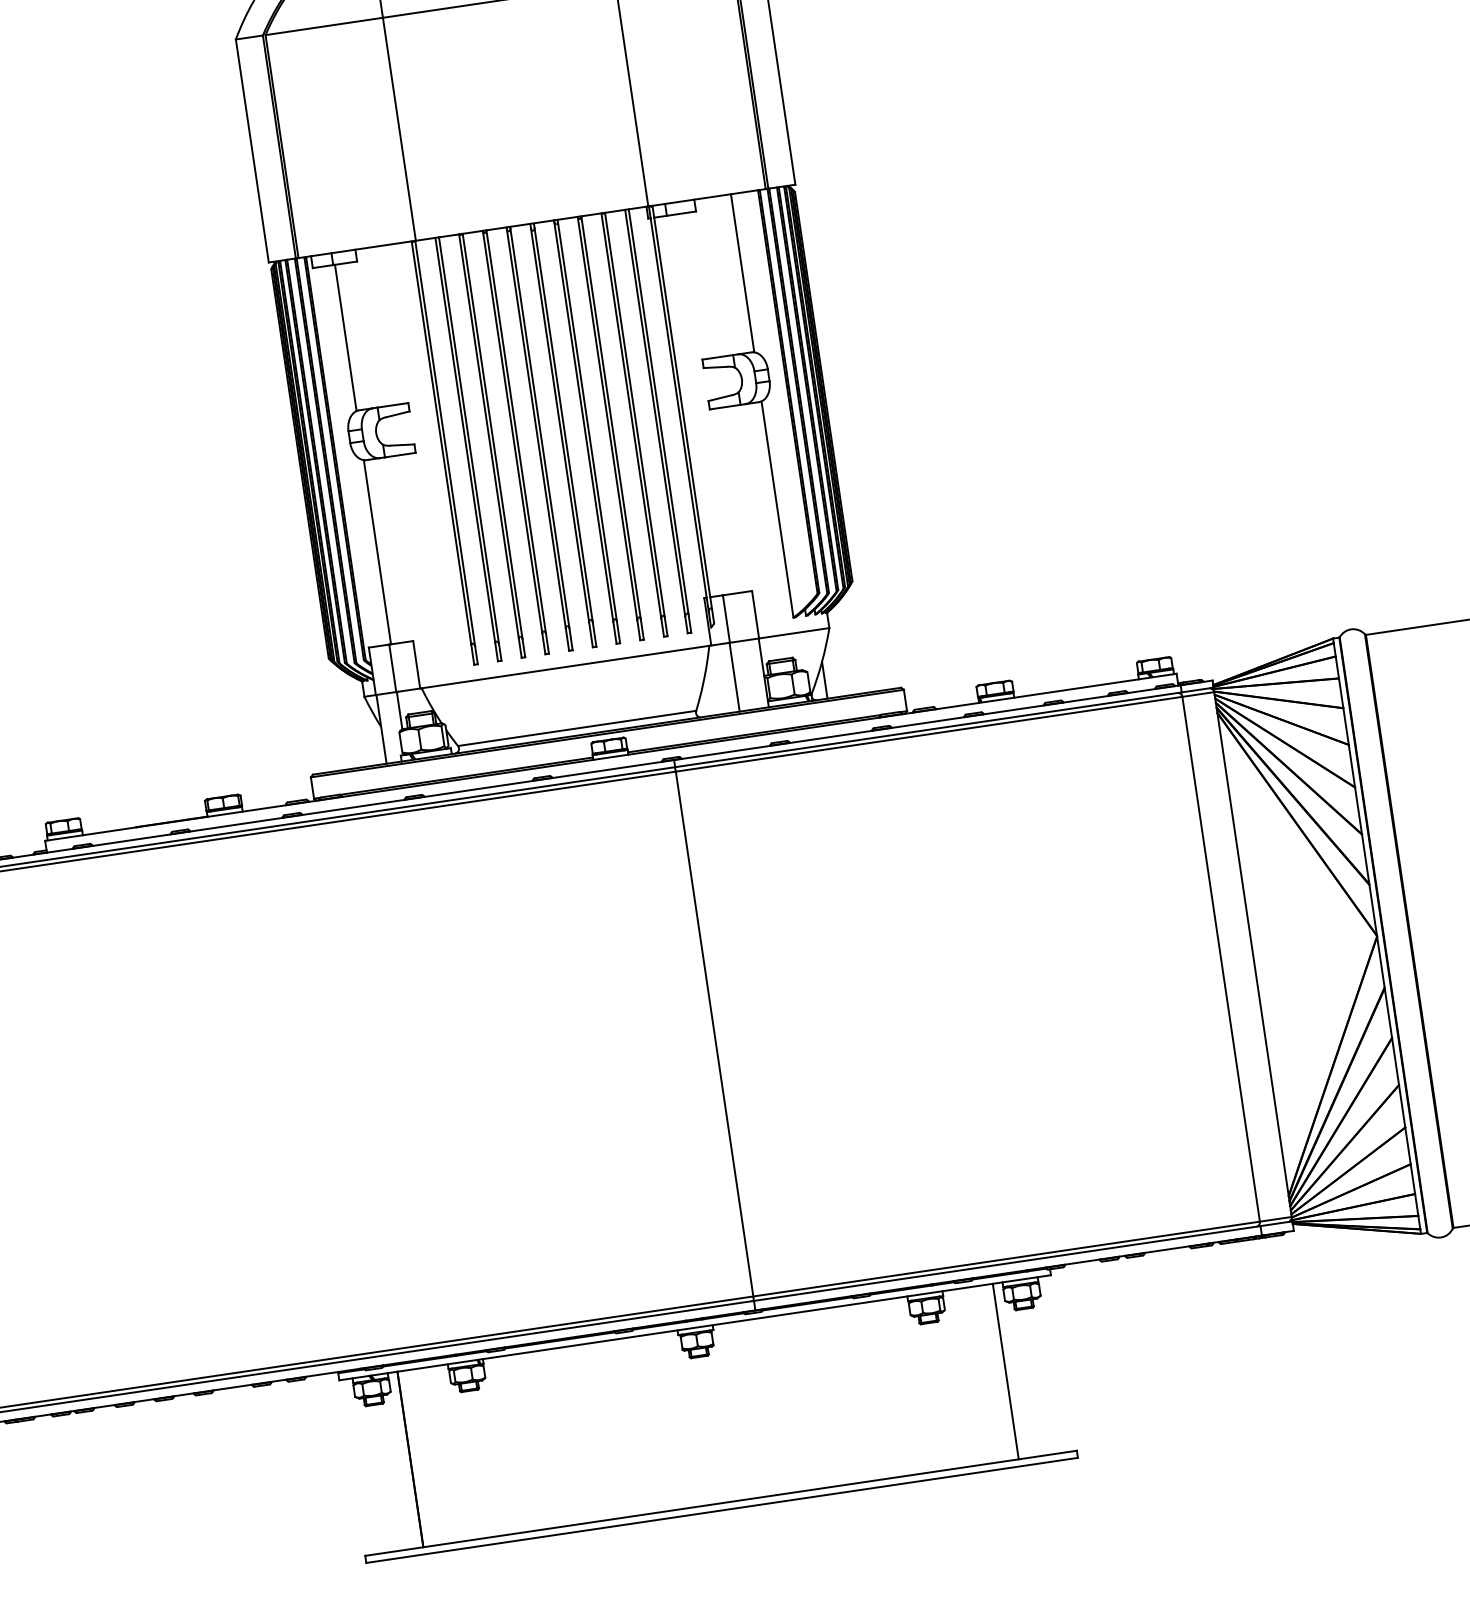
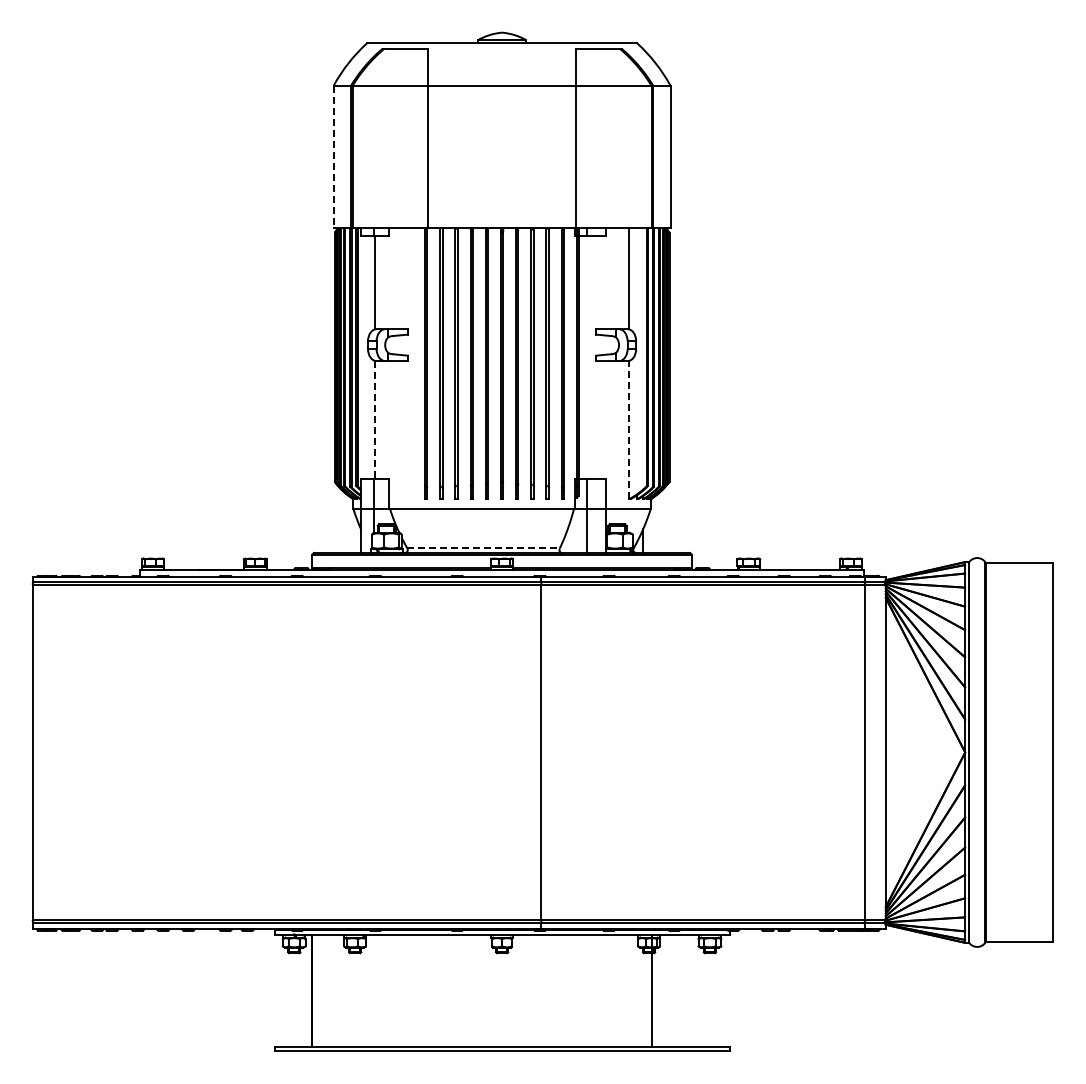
line: (252, 151) -> (333, 157), solid -> dashed
line: (777, 508) -> (629, 429), solid -> dashed
line: (376, 551) -> (374, 419), solid -> dashed
line: (578, 728) -> (484, 548), solid -> dashed
line: (1005, 1371) -> (651, 990), moved

